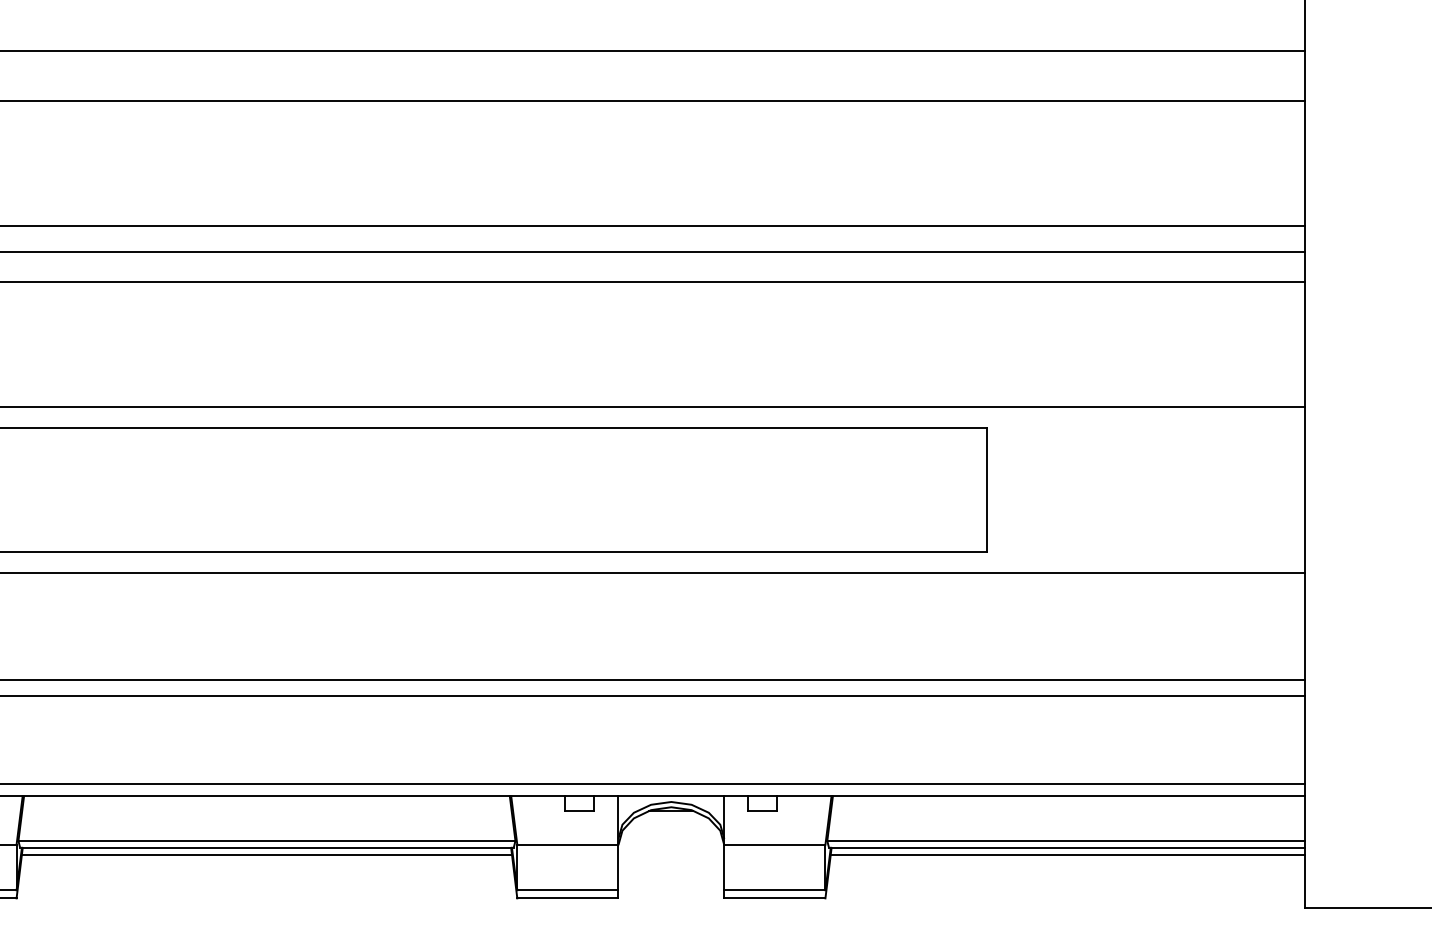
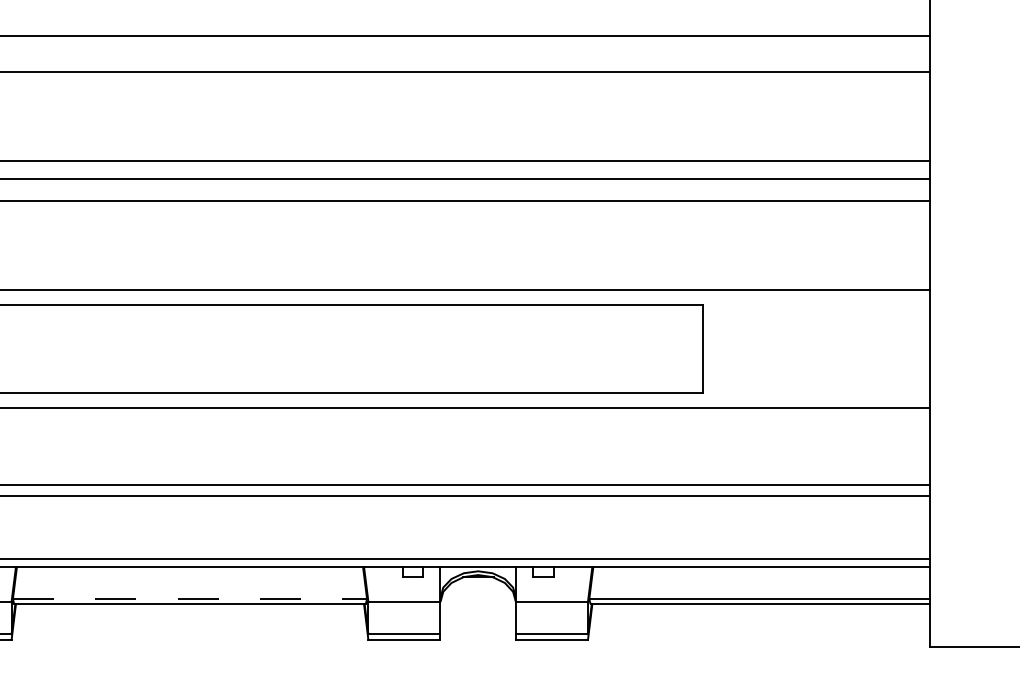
line: (267, 840) -> (190, 598), solid -> dashed
line: (266, 855) -> (189, 609), removed
line: (1067, 855) -> (760, 609), removed

